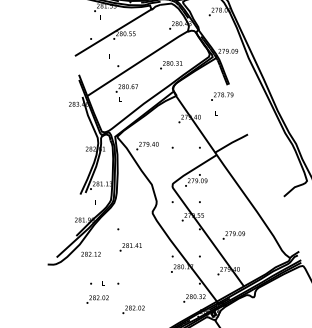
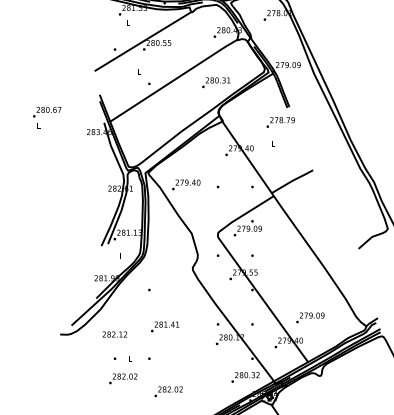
text: (127, 92) -> (47, 117), moved
text: (233, 235) -> (310, 317), moved
text: (131, 247) -> (165, 326), moved
text: (90, 254) -> (114, 334), moved

